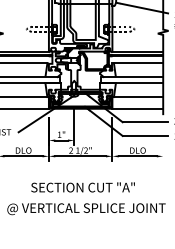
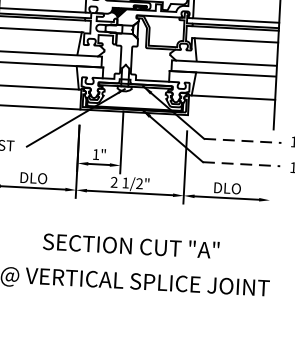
line: (137, 108) -> (230, 116), removed
line: (145, 122) -> (242, 141), solid -> dashed
line: (145, 135) -> (241, 163), solid -> dashed

